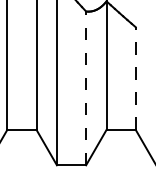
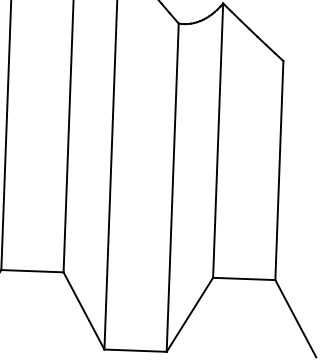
line: (135, 78) -> (278, 170), dashed -> solid
line: (86, 88) -> (173, 187), dashed -> solid

